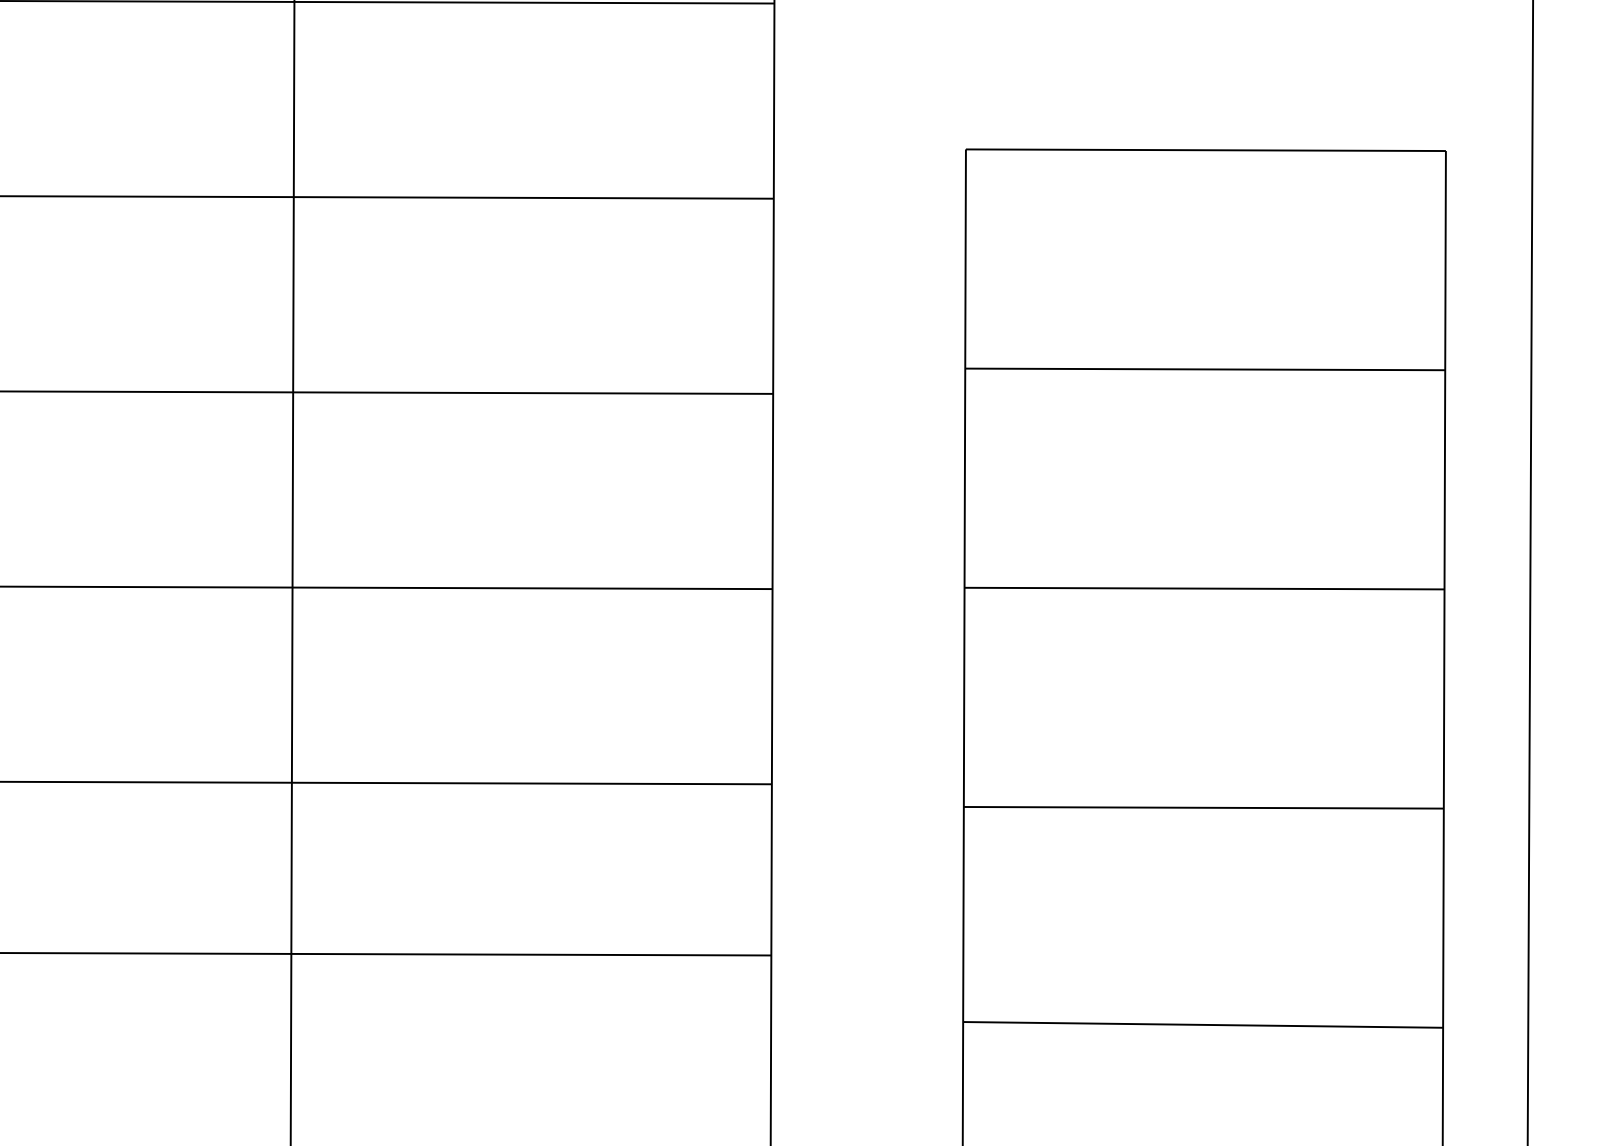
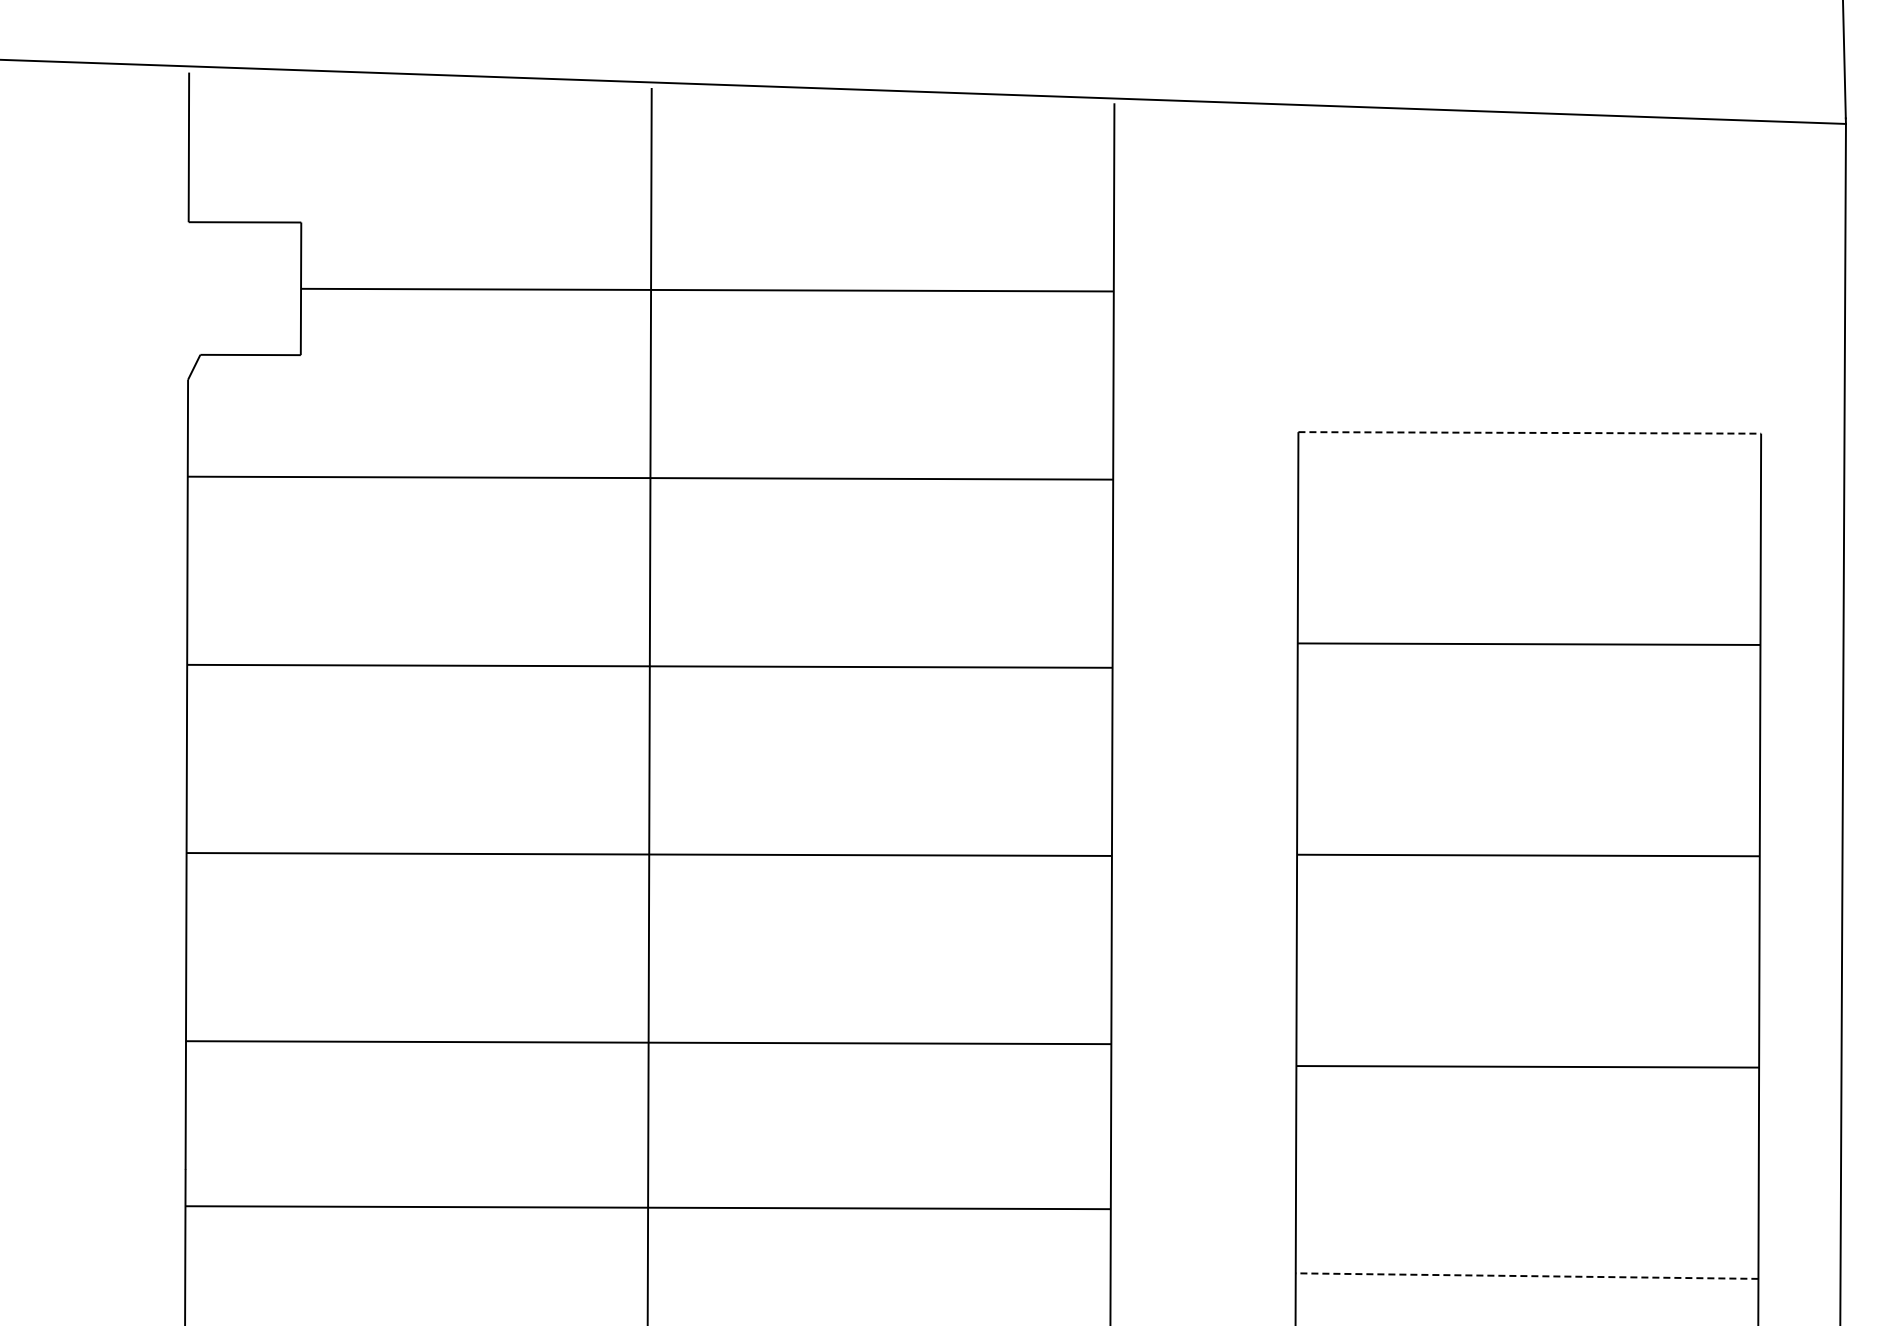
line: (1206, 149) -> (1530, 432), solid -> dashed
line: (1202, 1025) -> (1526, 1276), solid -> dashed

